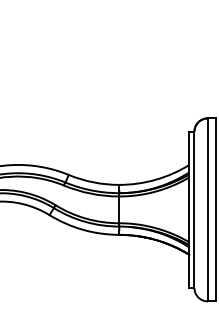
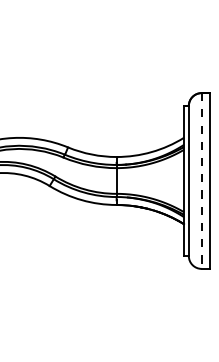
line: (207, 209) -> (201, 180), solid -> dashed

